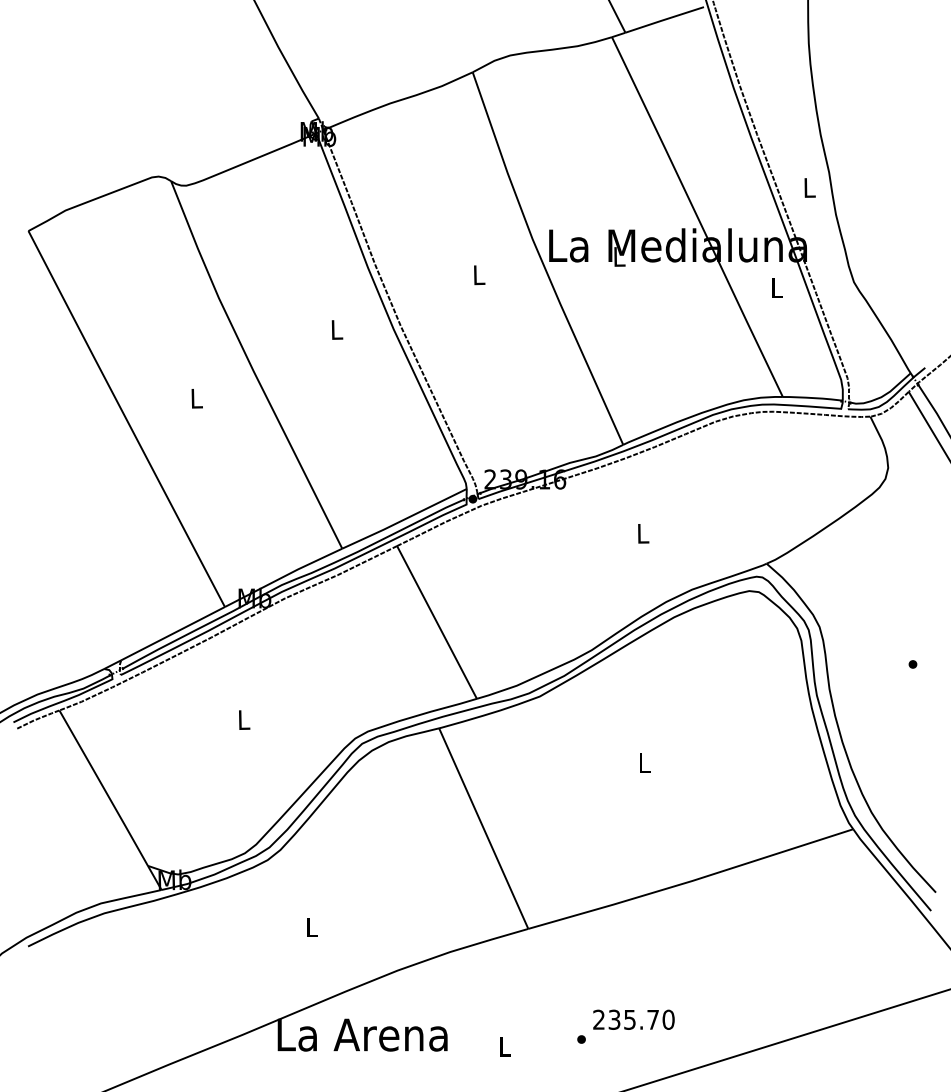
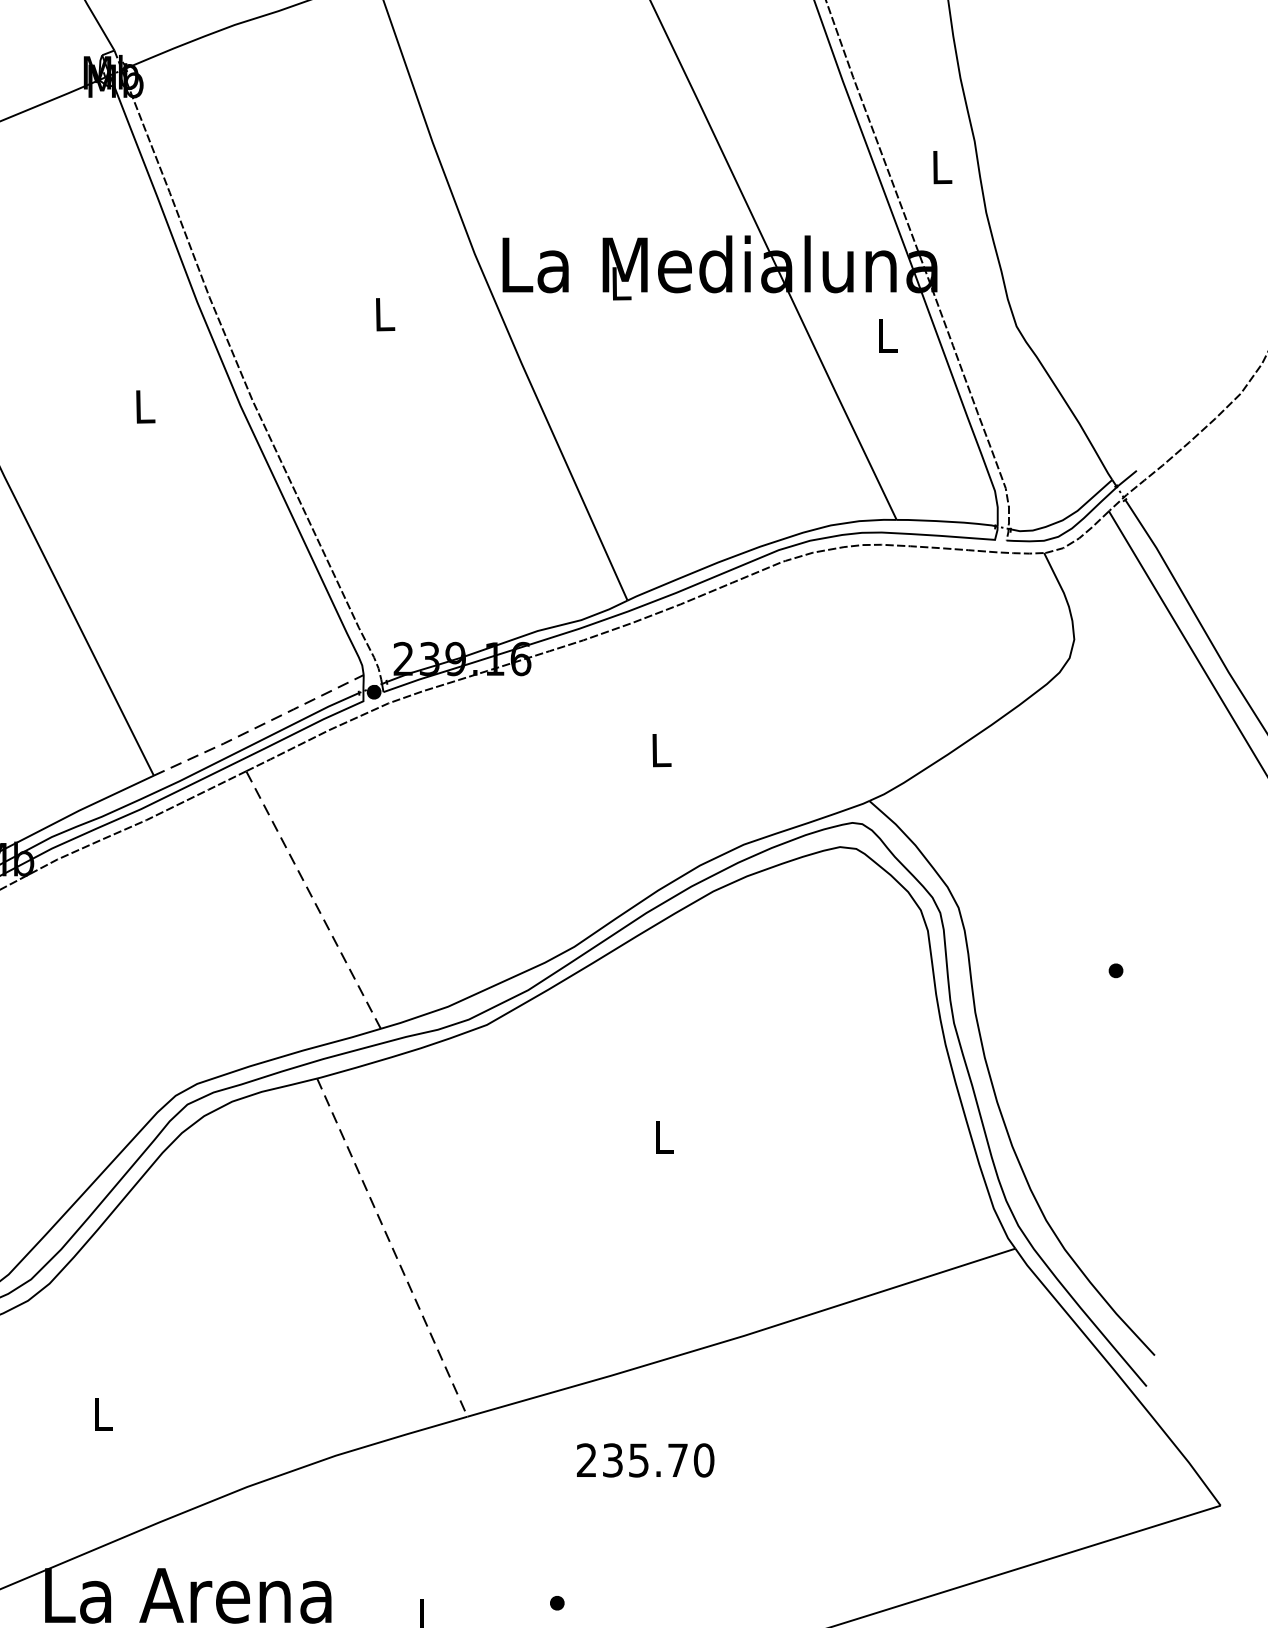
line: (404, 519) -> (258, 726), solid -> dashed
line: (437, 622) -> (314, 900), solid -> dashed
line: (483, 828) -> (391, 1247), solid -> dashed
text: (633, 1019) -> (644, 1459), moved

